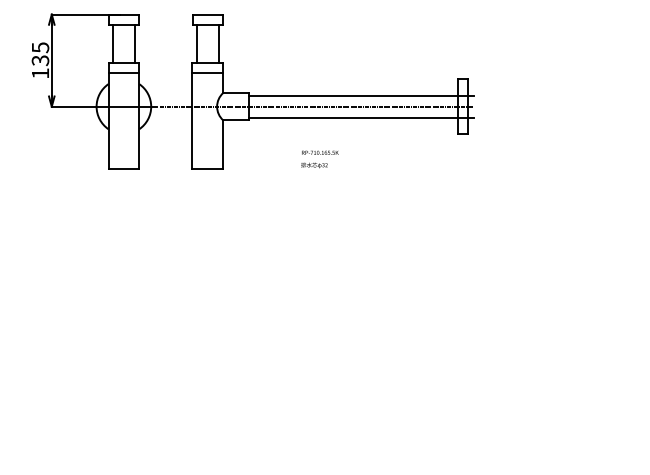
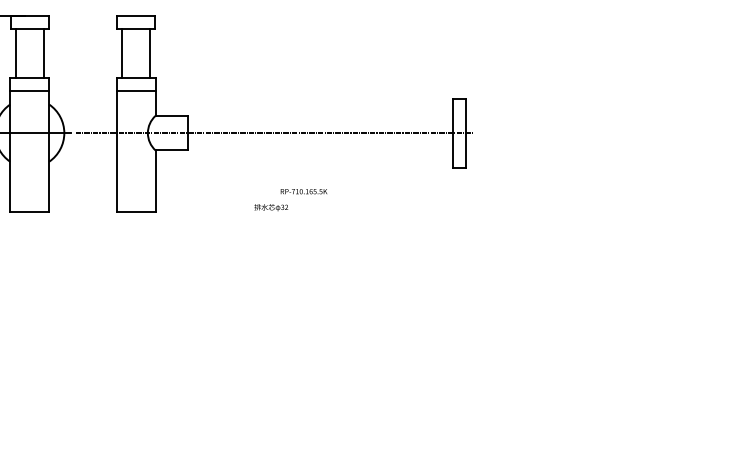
line: (361, 95) -> (330, 118), removed
line: (361, 117) -> (330, 146), removed
text: (320, 152) -> (304, 191), moved

